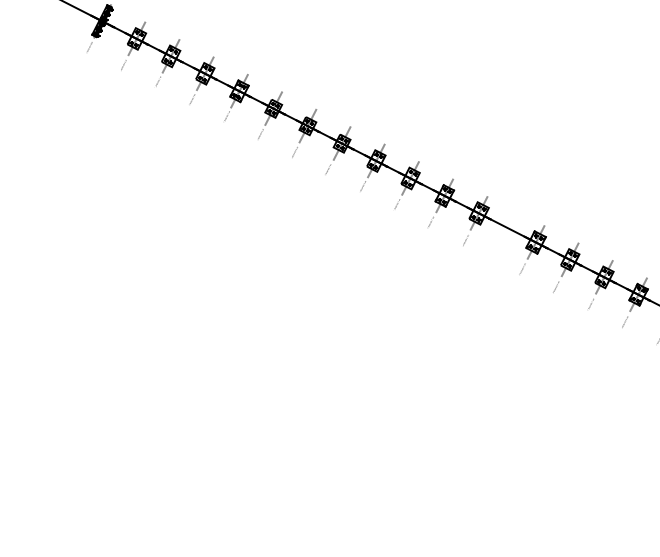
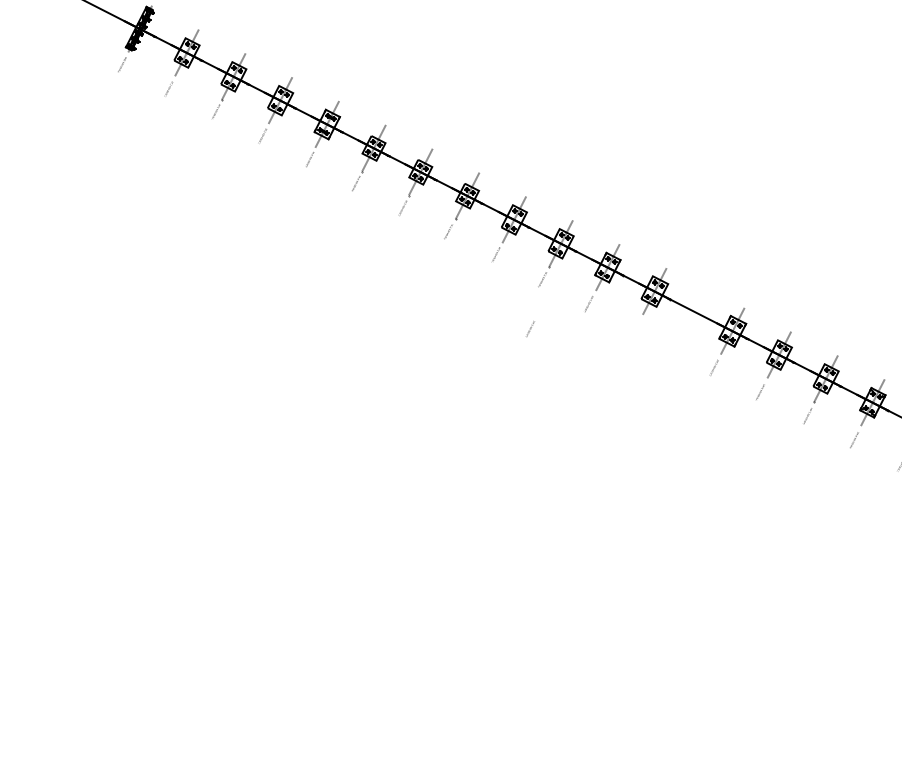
text: (465, 240) -> (530, 328), moved

